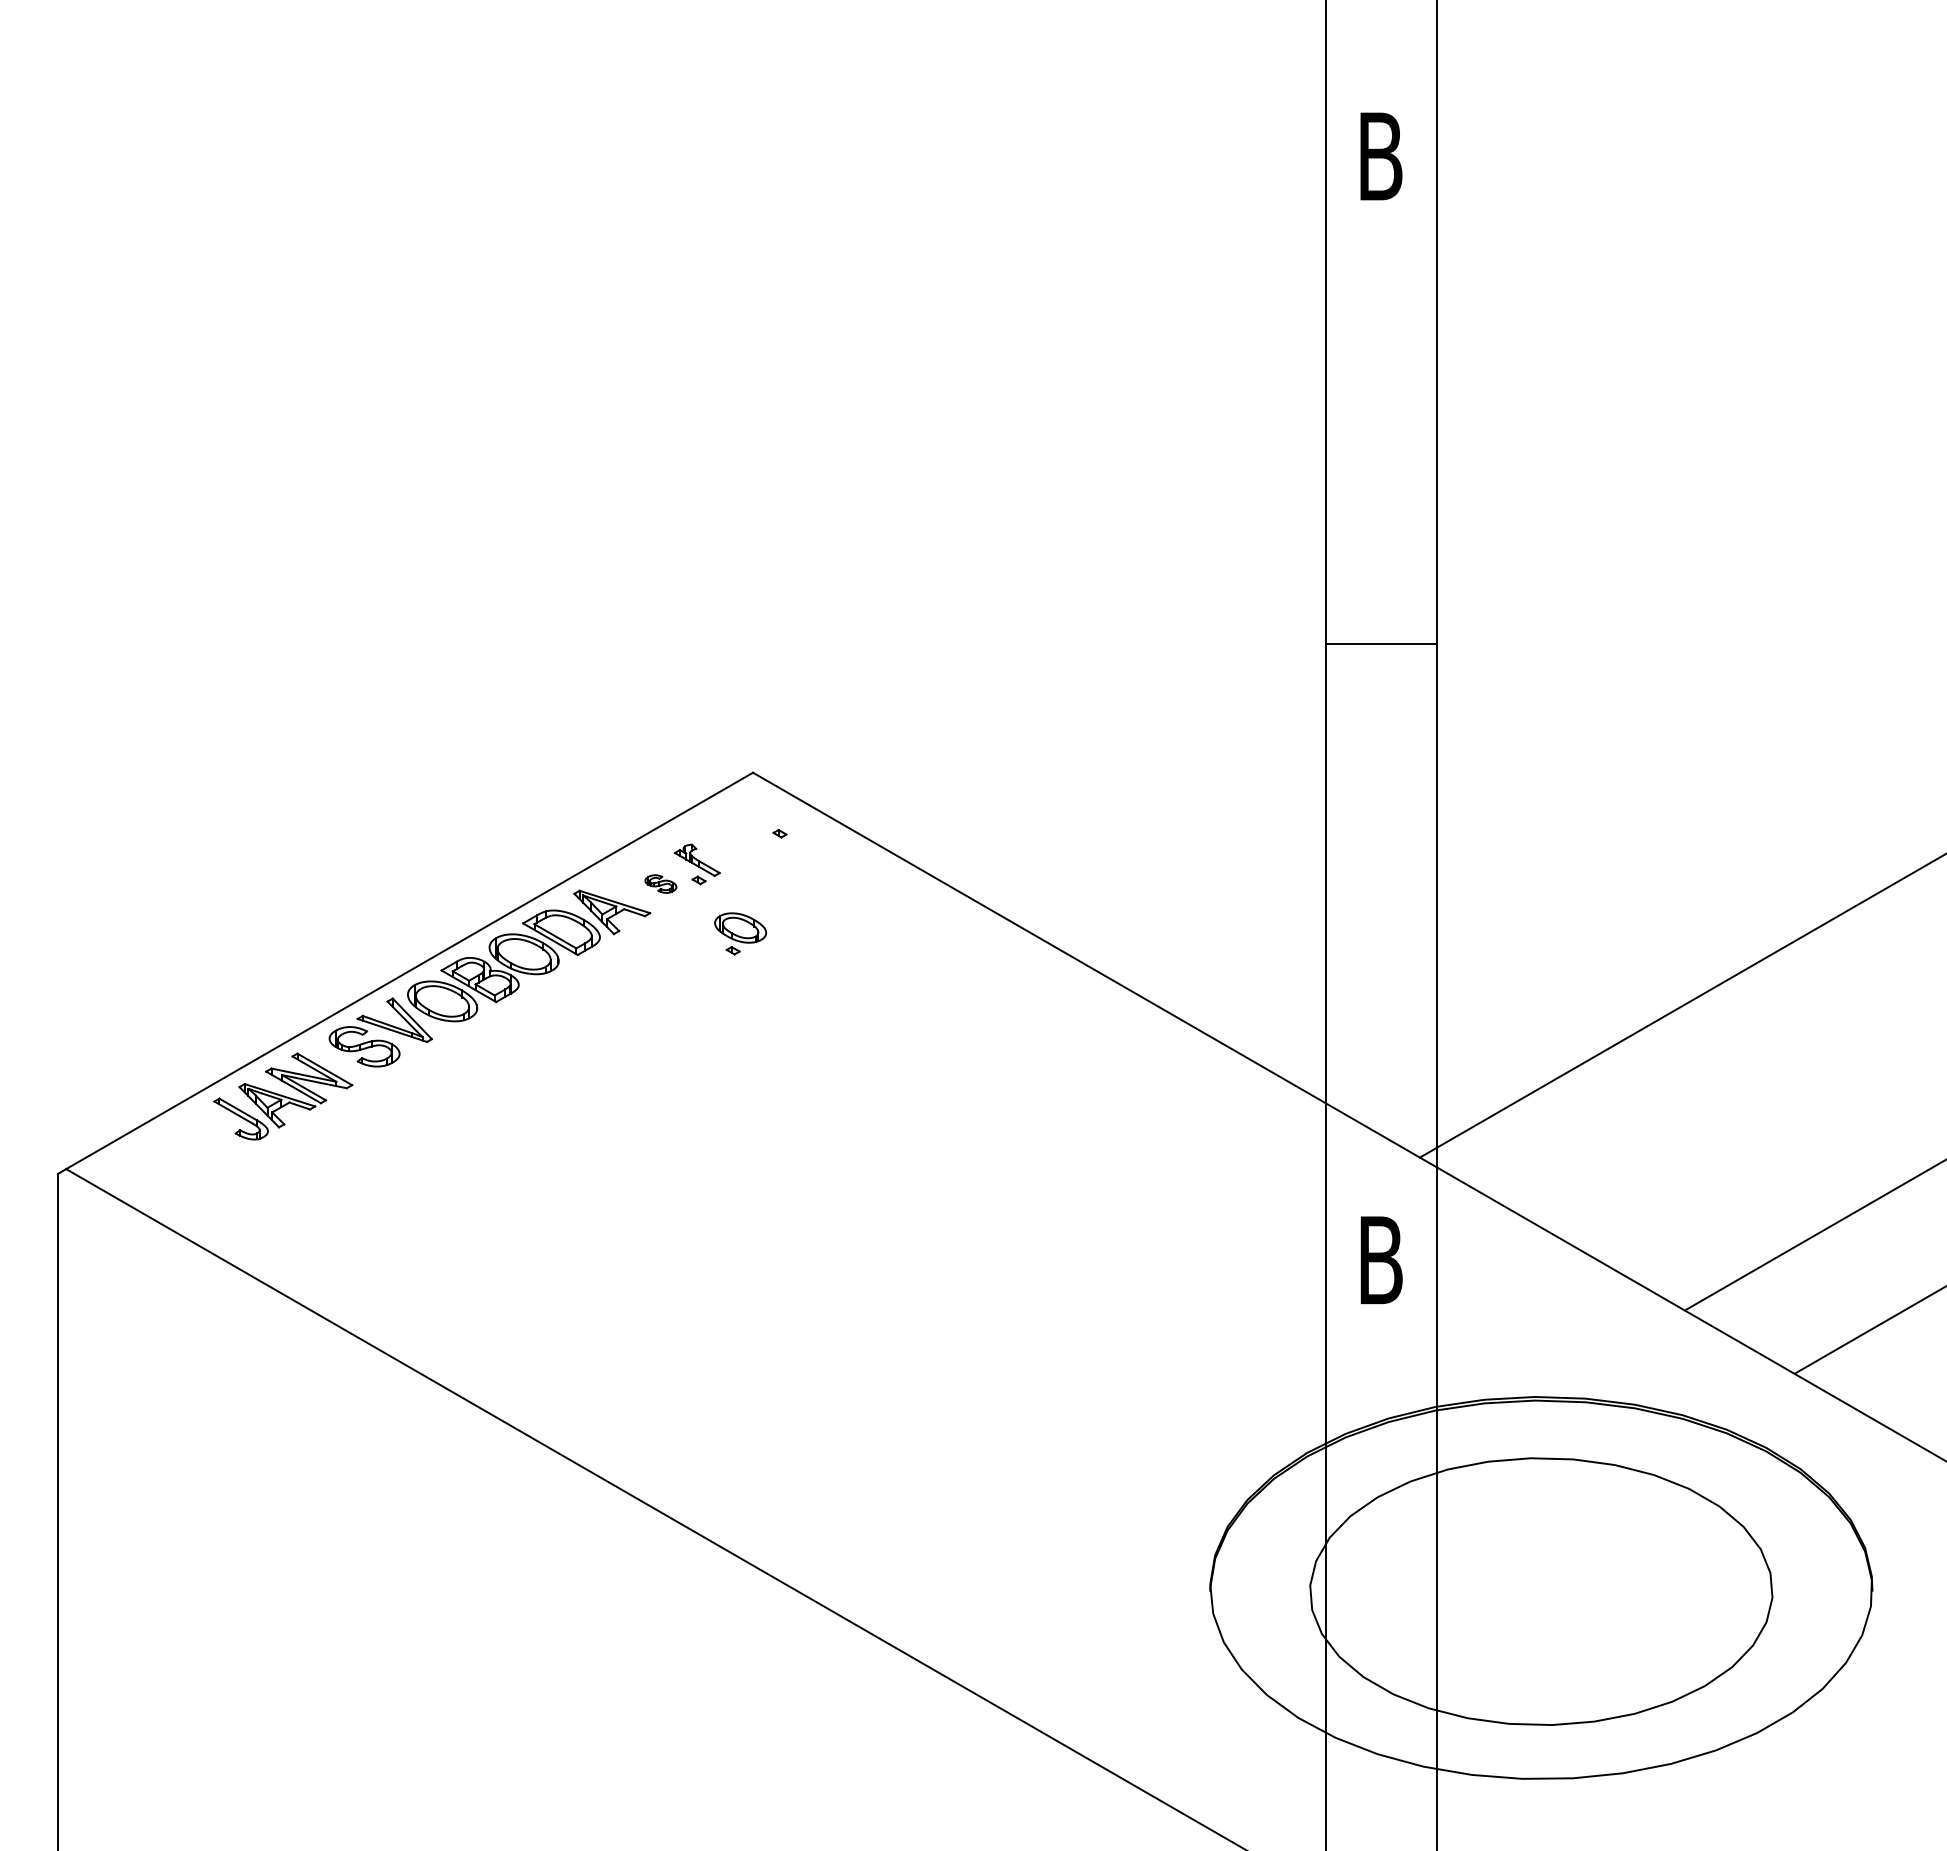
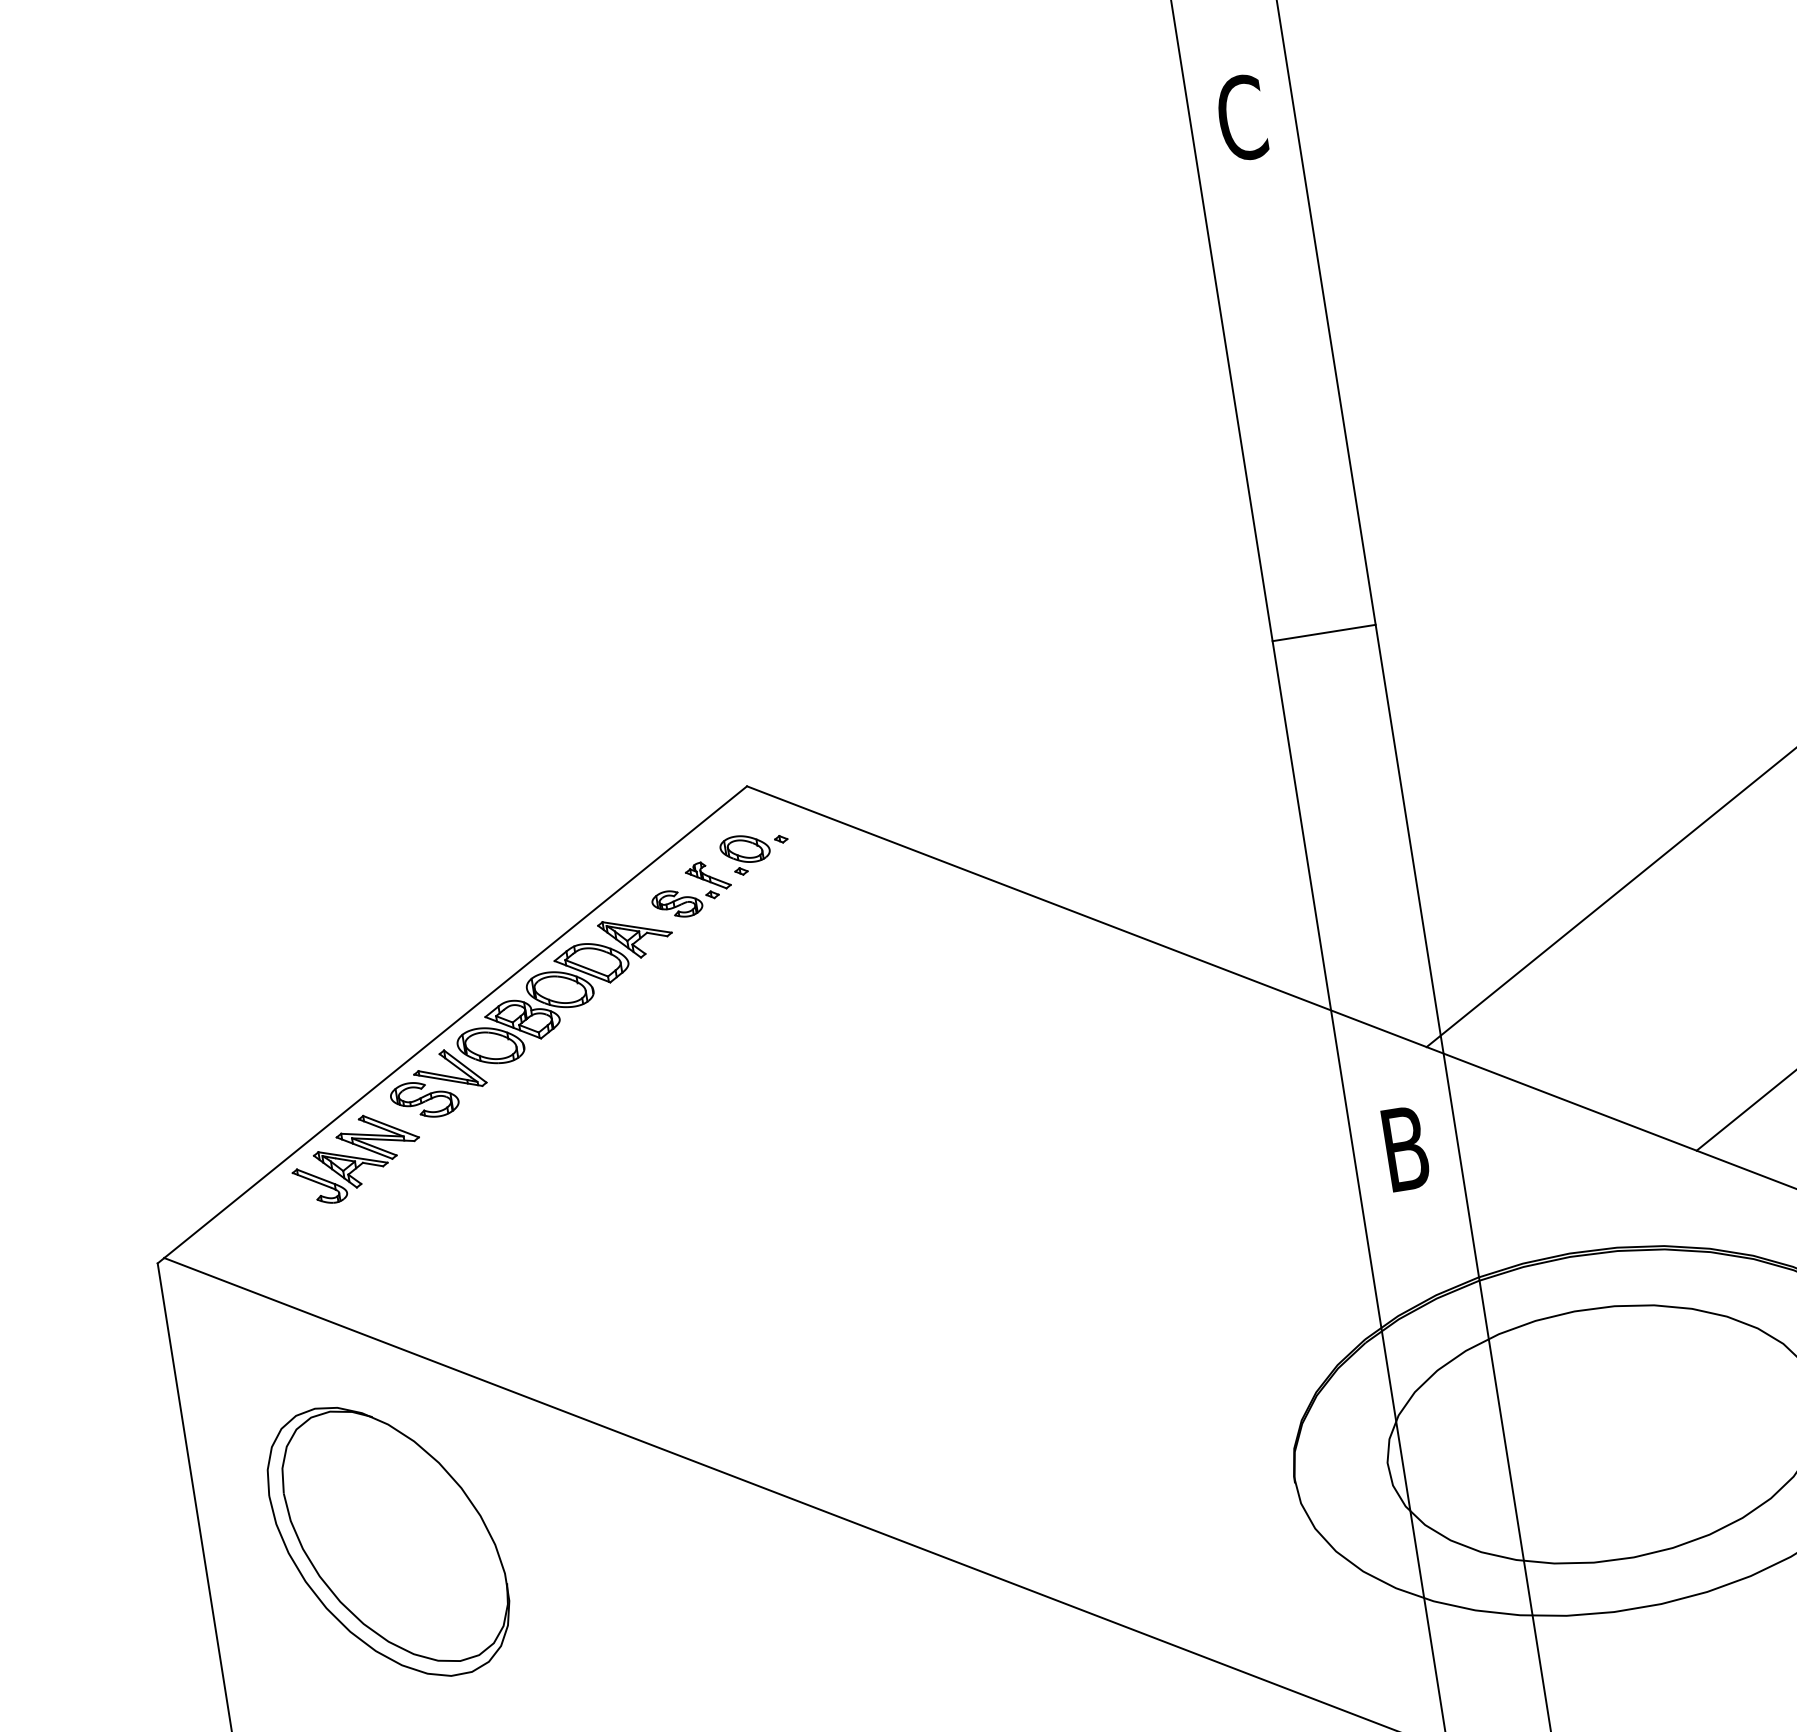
text: (1380, 156) -> (1241, 118), B -> C
line: (1381, 644) -> (1324, 633), moved
part: (660, 883) -> (677, 903), size x1.67
part: (740, 933) -> (745, 854), moved
part: (253, 1502) -> (388, 1541), added

